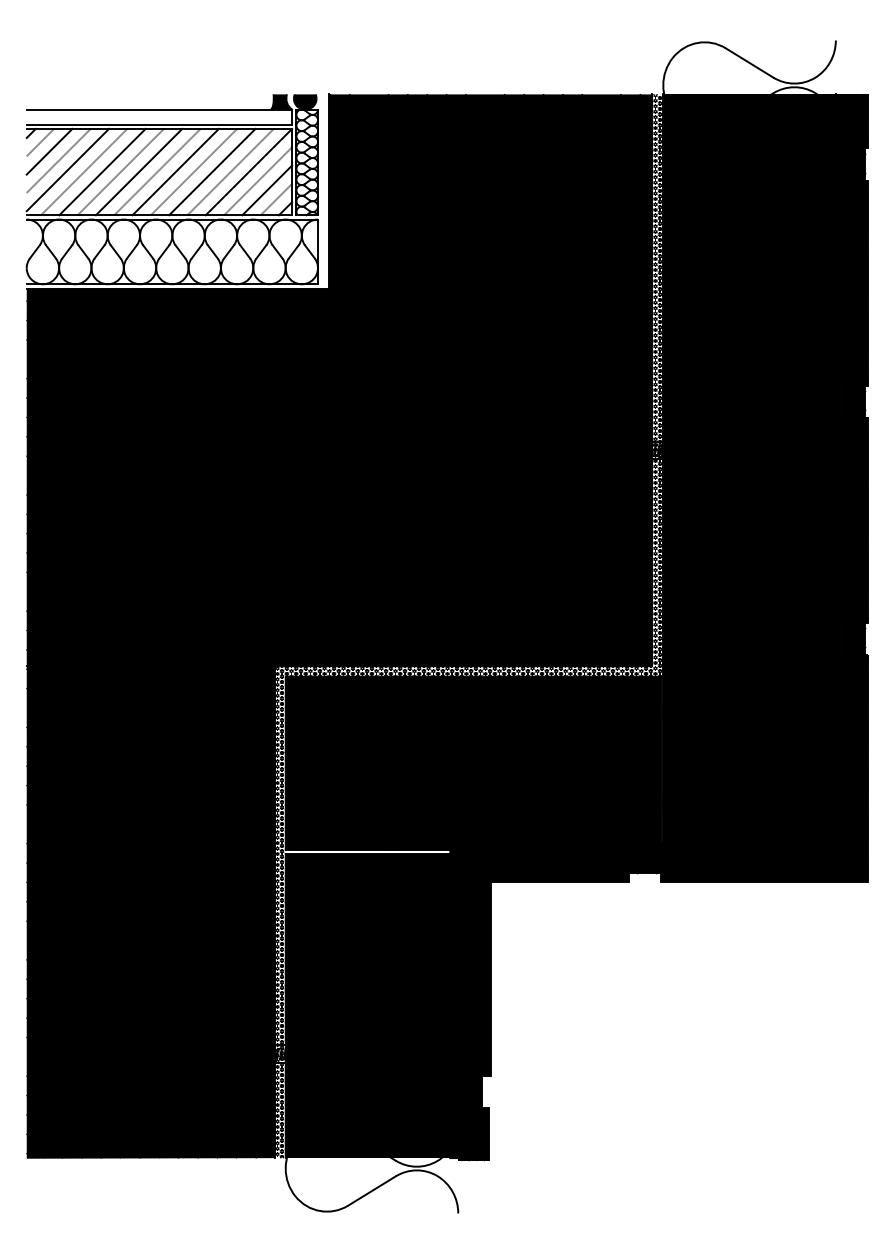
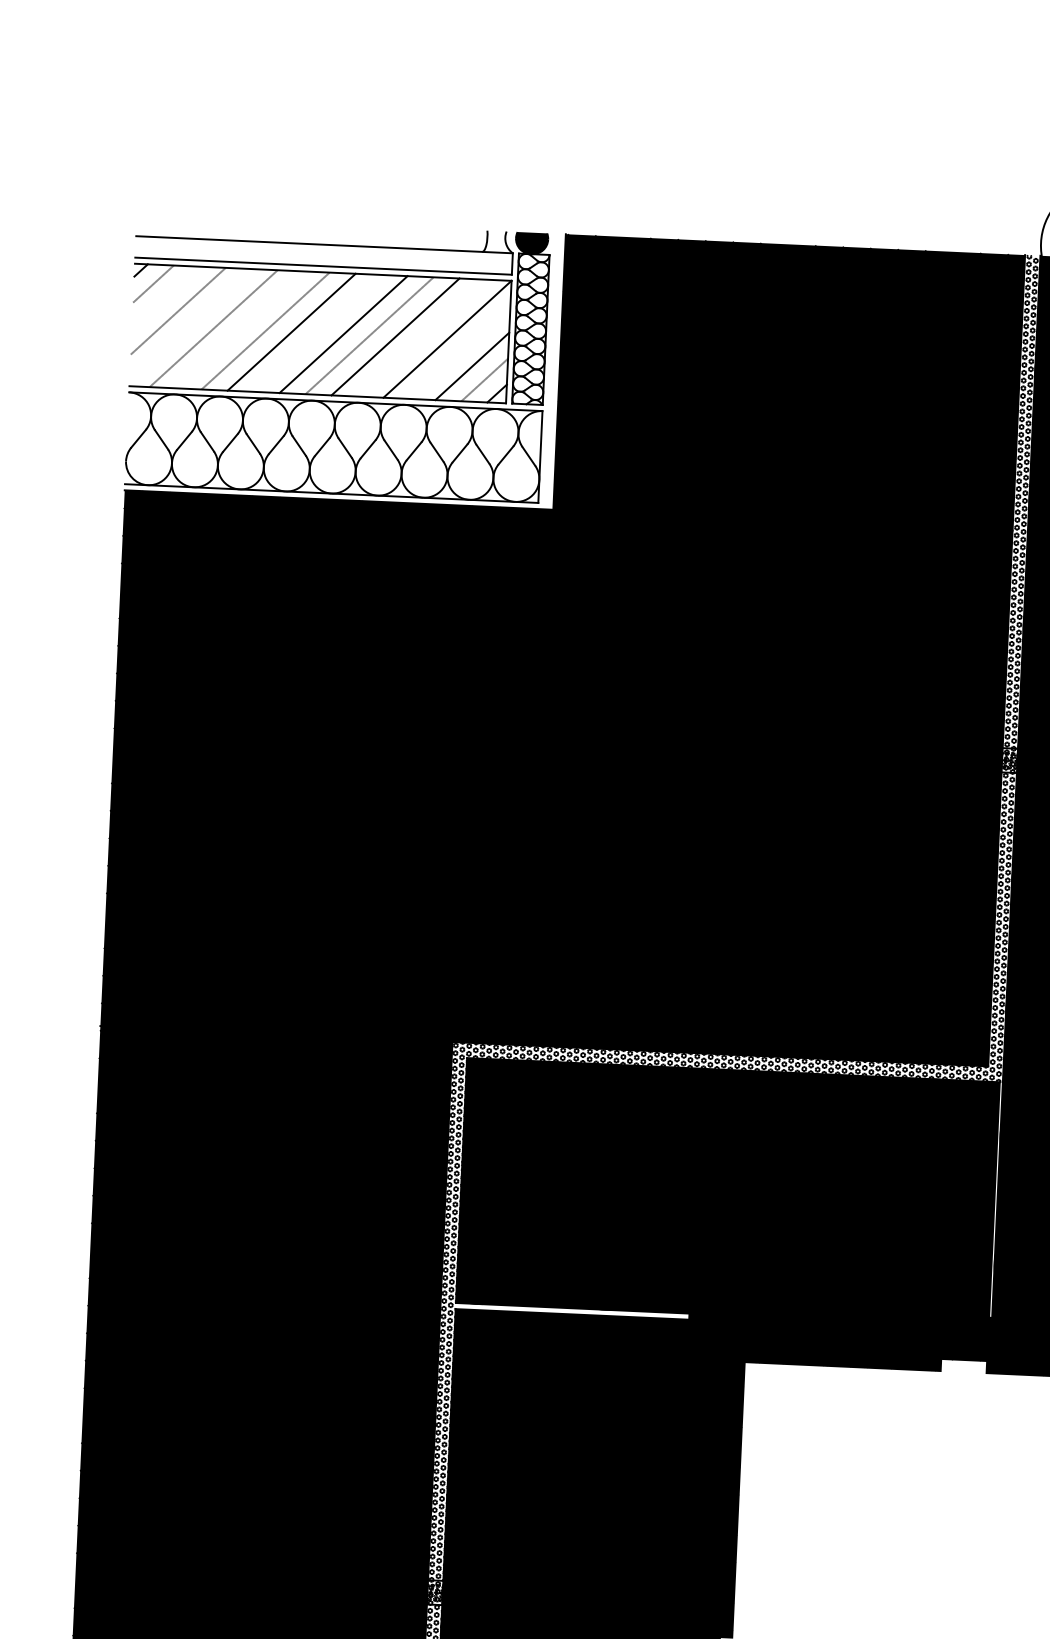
fill: (281, 101) -> (498, 241), removed
line: (49, 151) -> (165, 297), removed
line: (67, 169) -> (190, 323), removed
line: (102, 171) -> (239, 329), removed
line: (157, 171) -> (317, 332), removed
line: (230, 171) -> (421, 337), removed
line: (258, 181) -> (460, 353), removed

